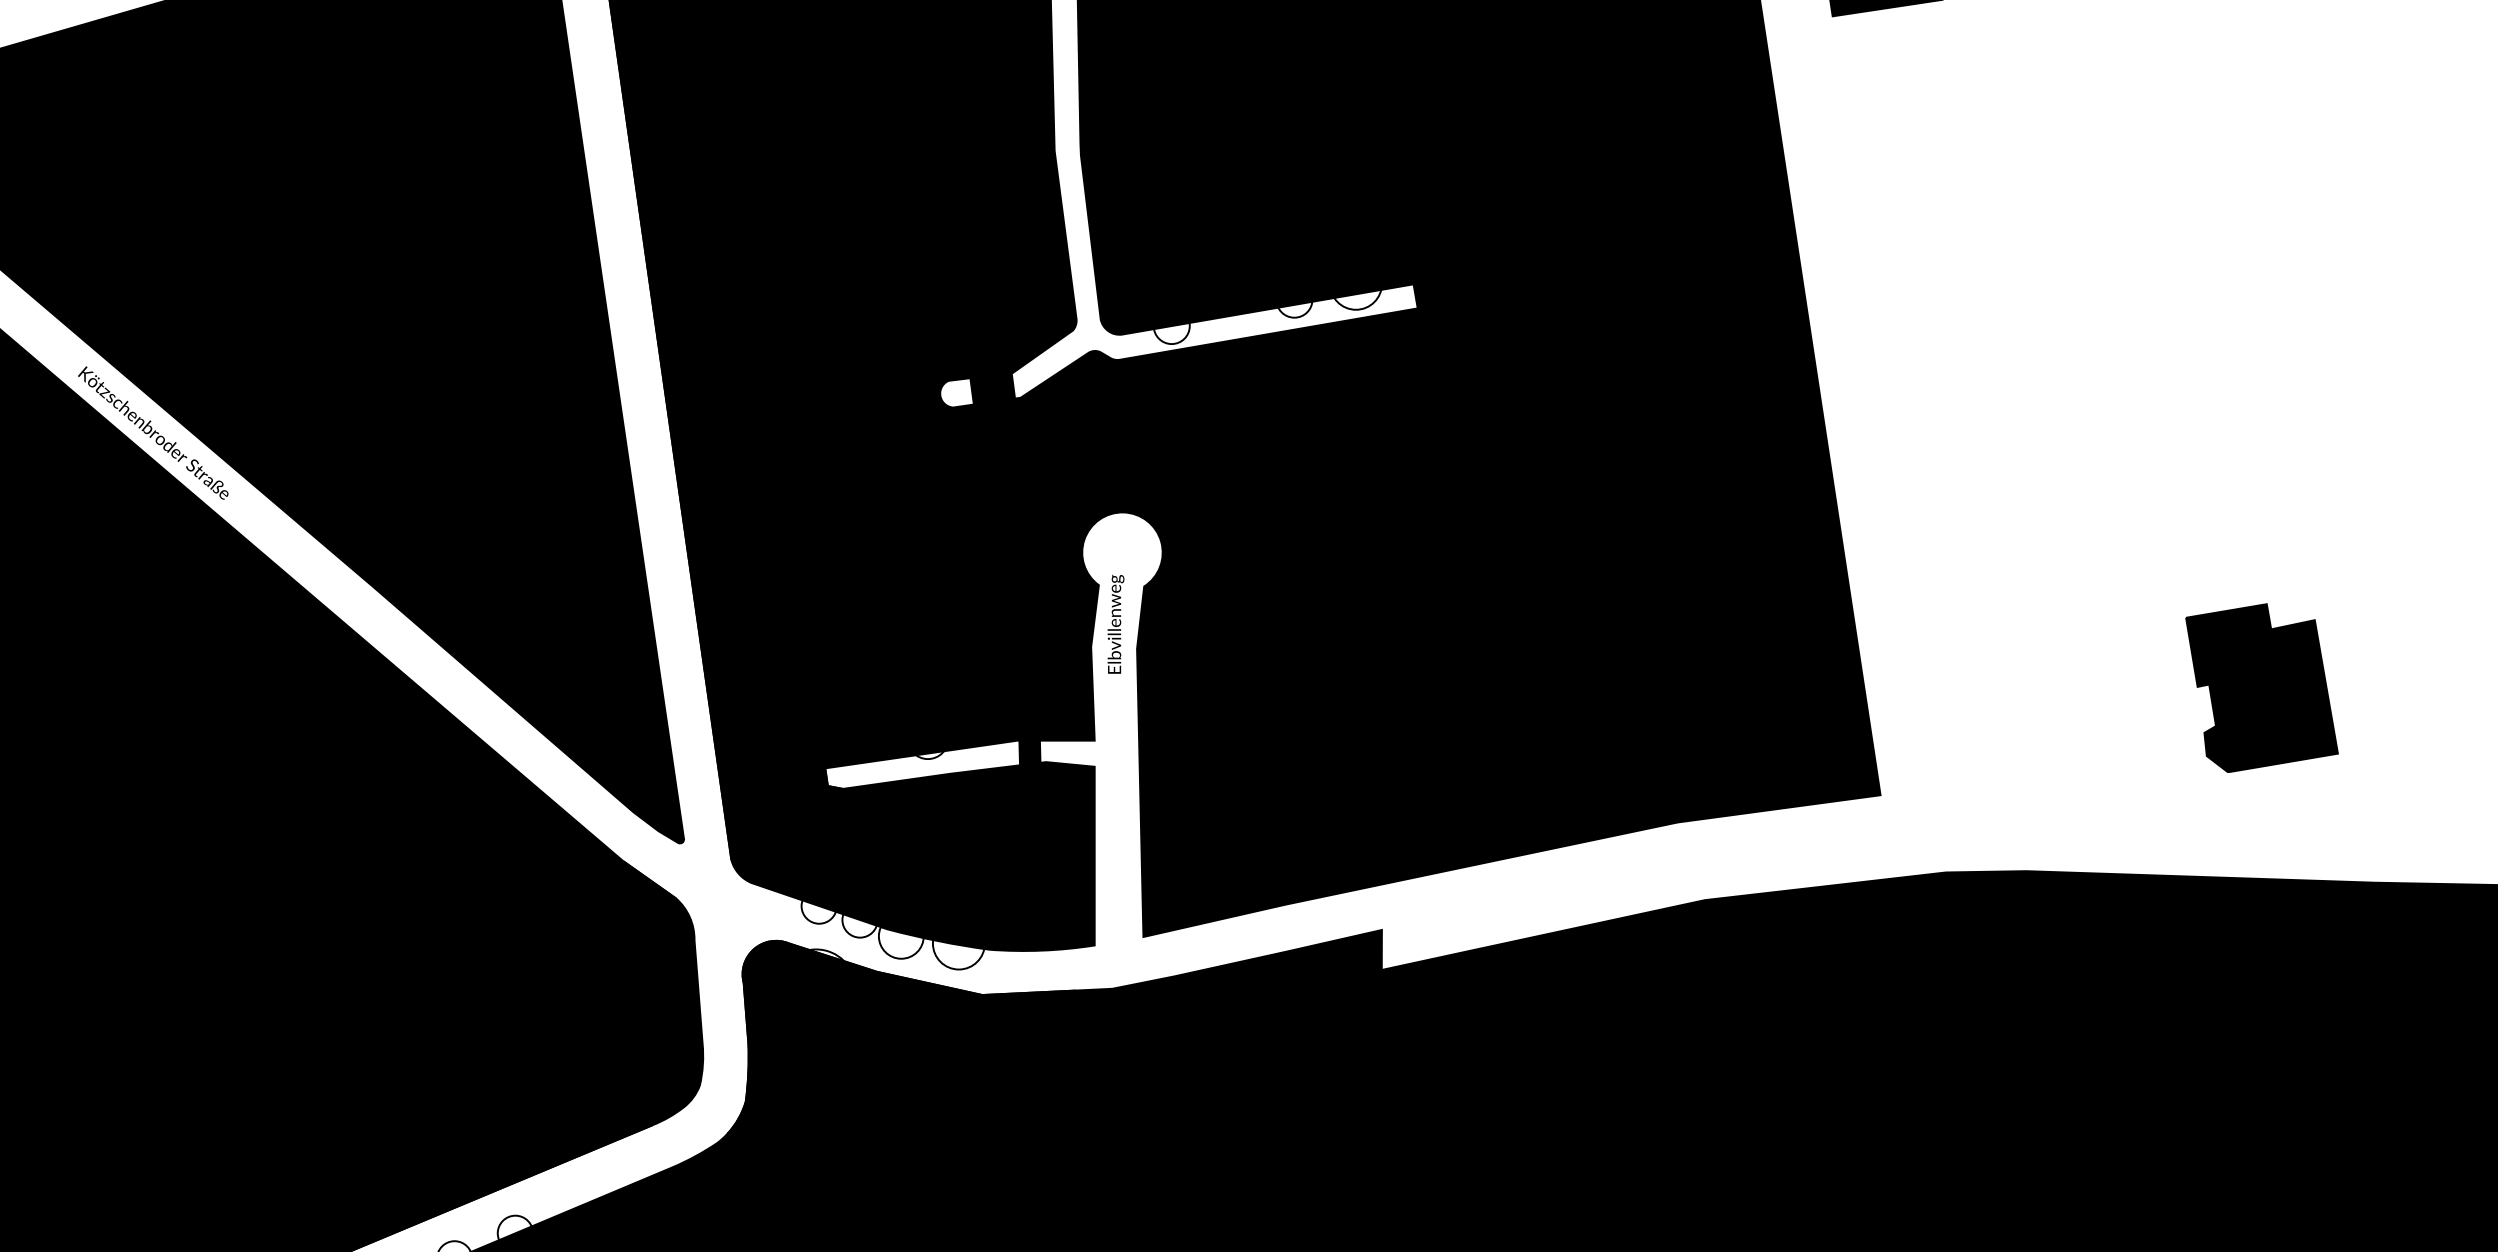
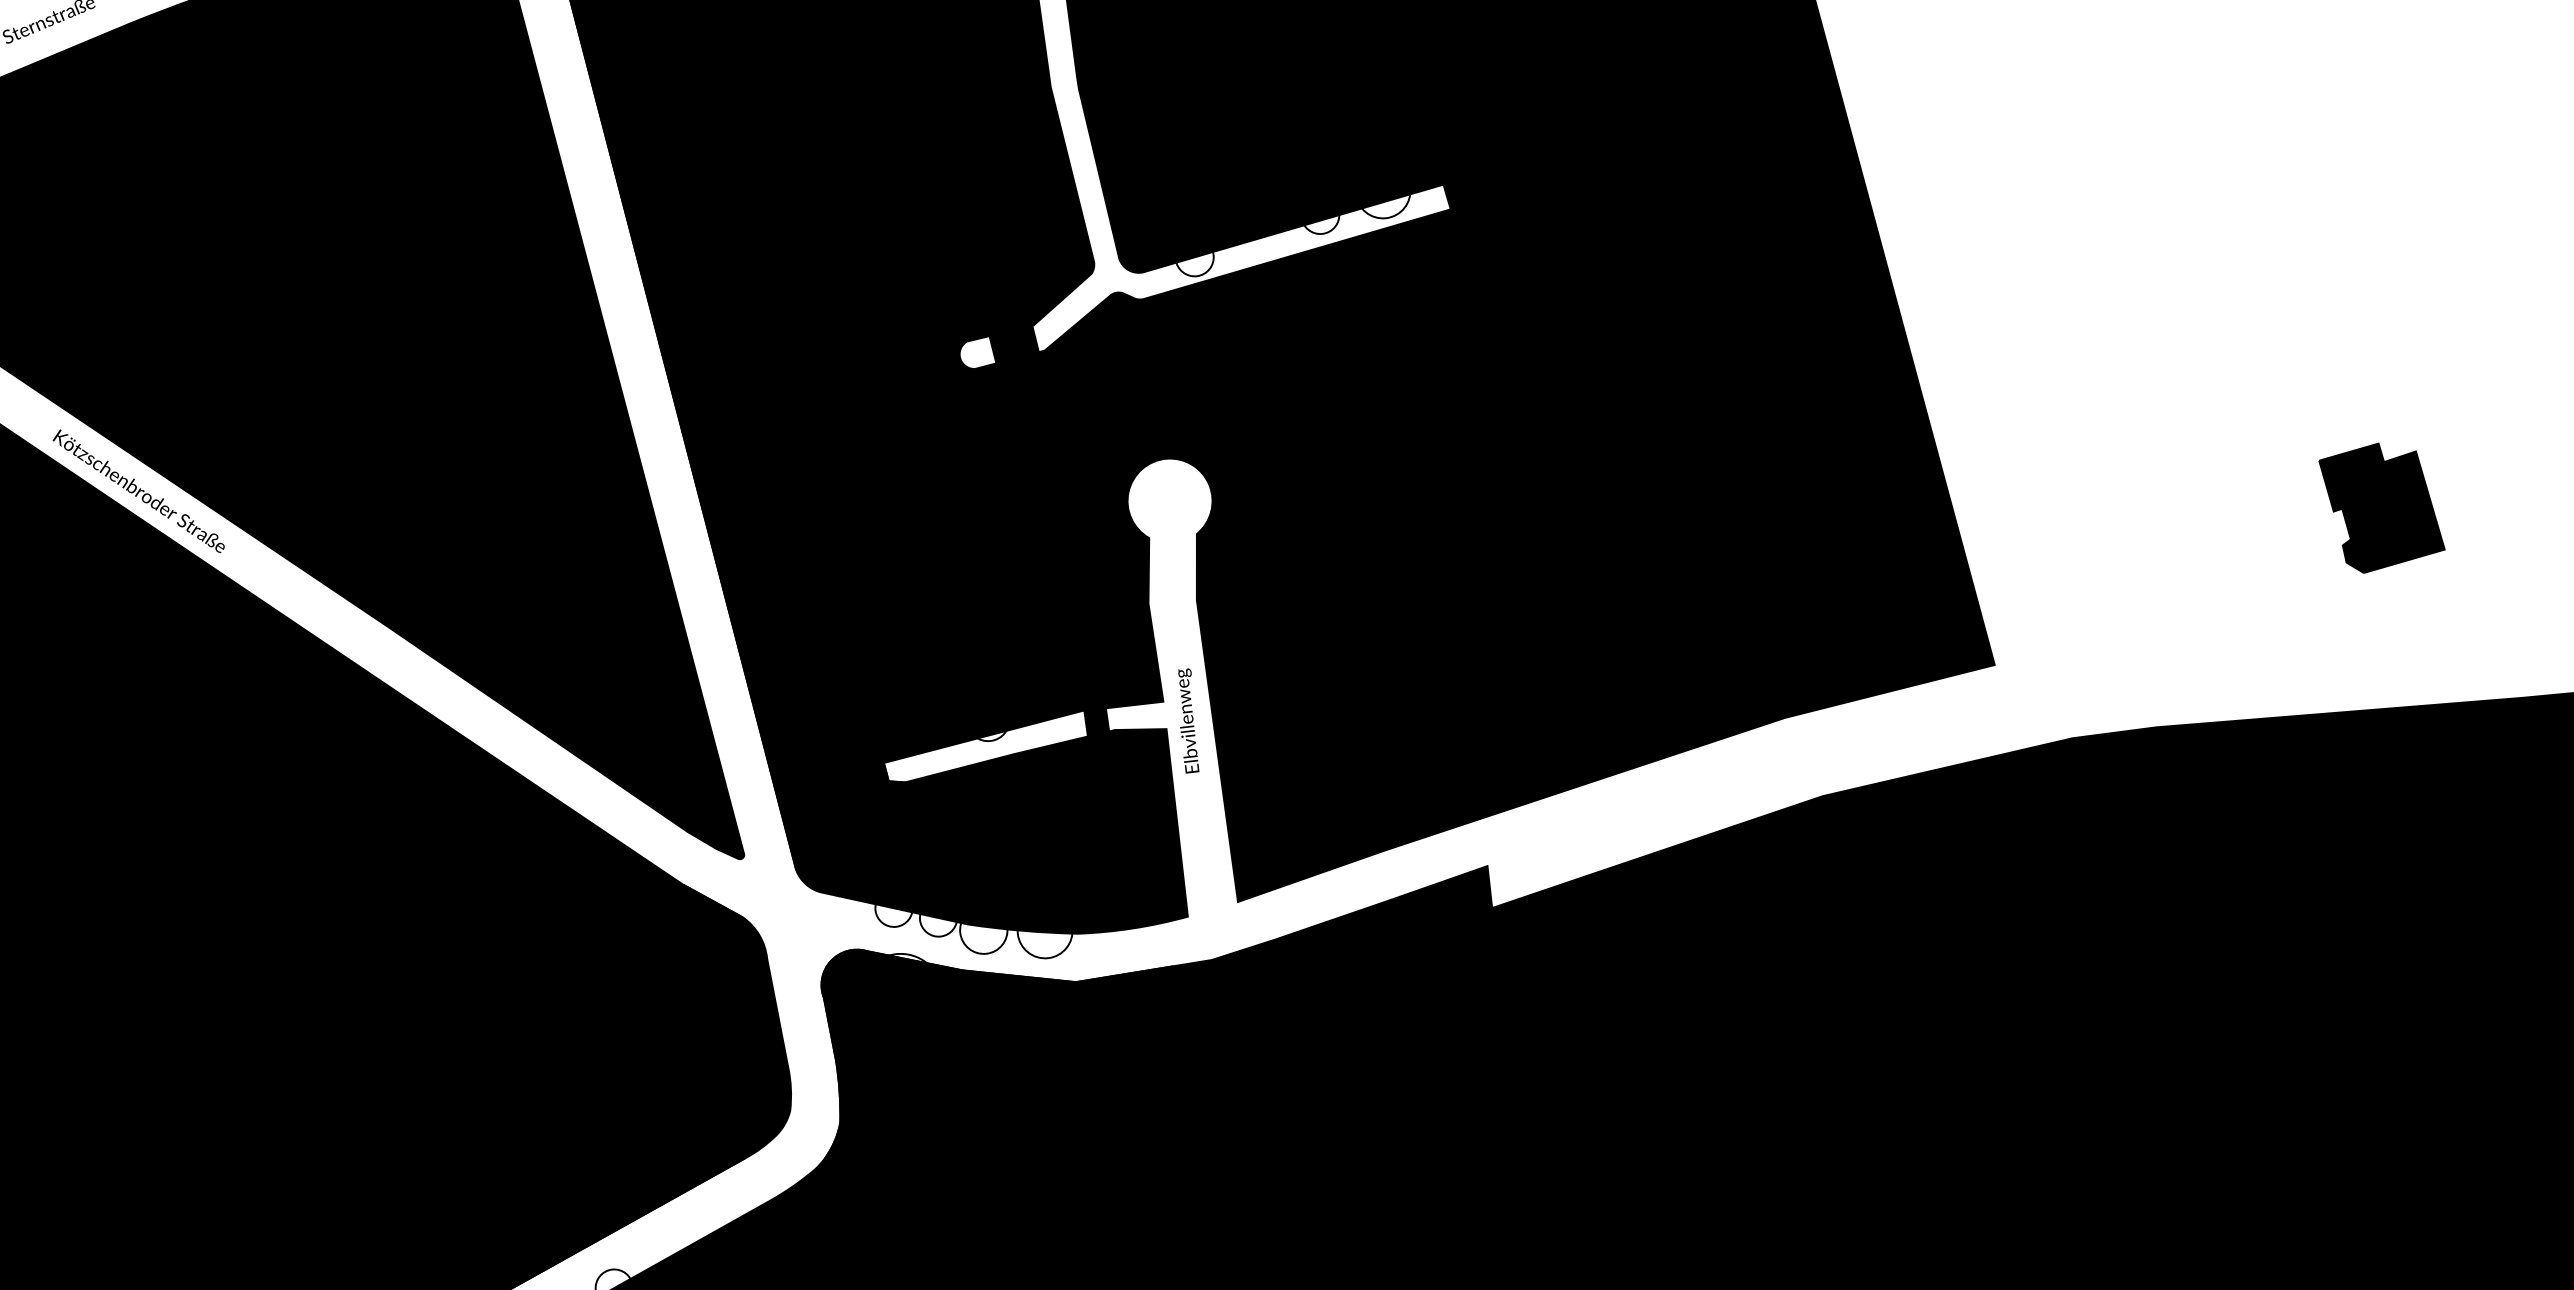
text: (1115, 623) -> (1187, 720), moved
part: (2261, 687) -> (2381, 506), size x0.71

